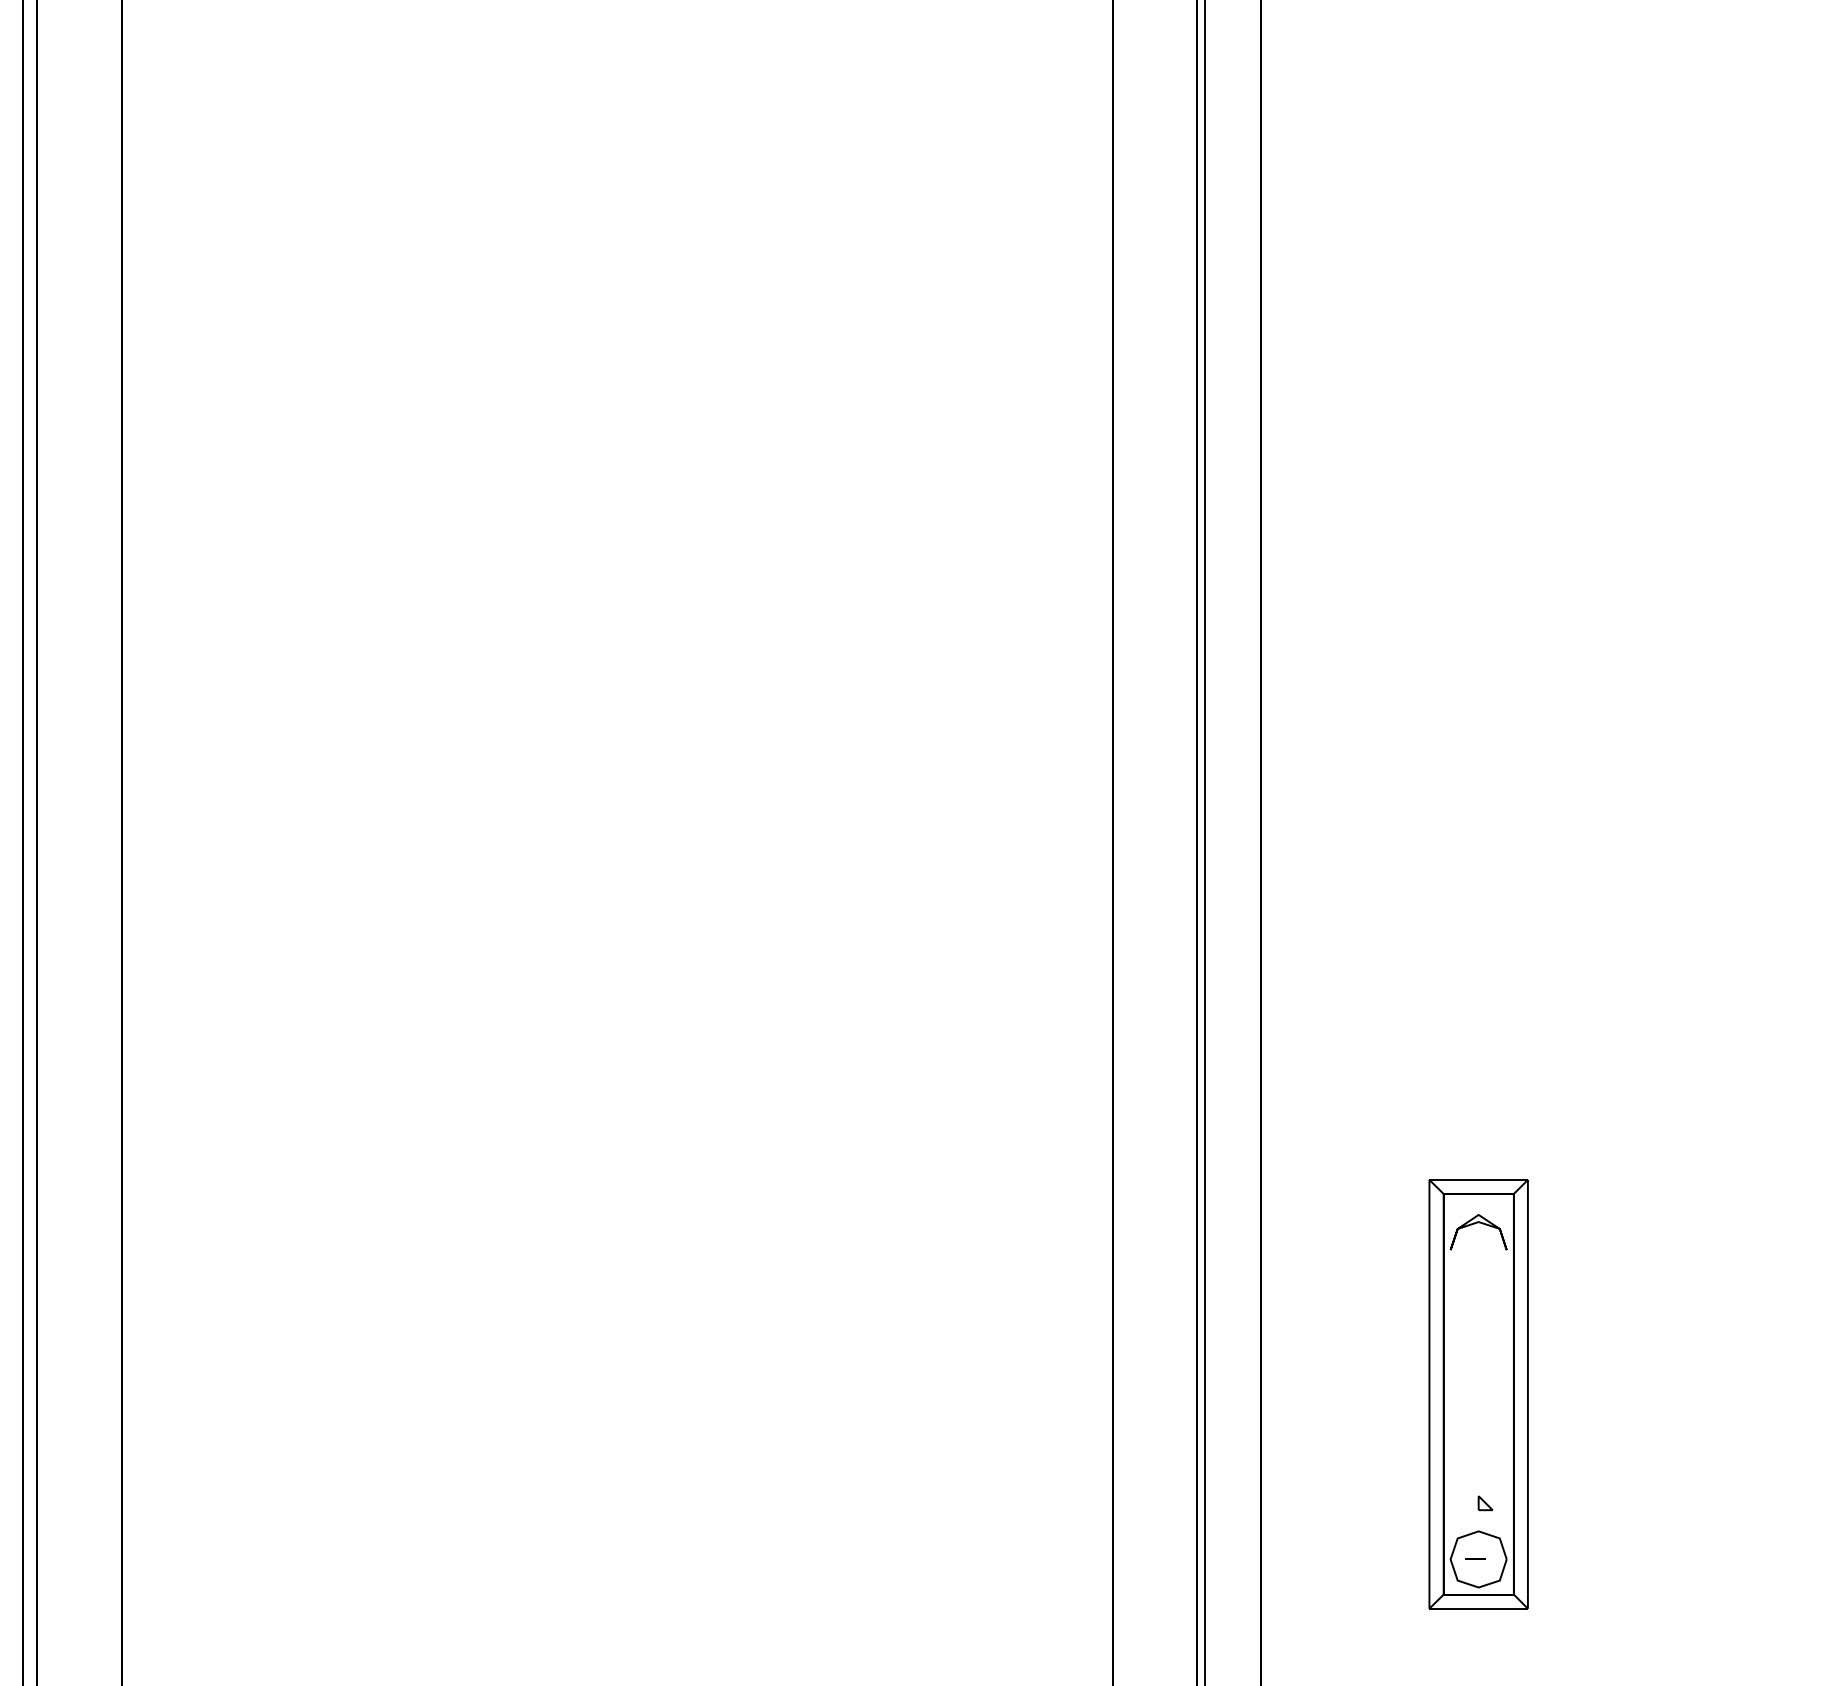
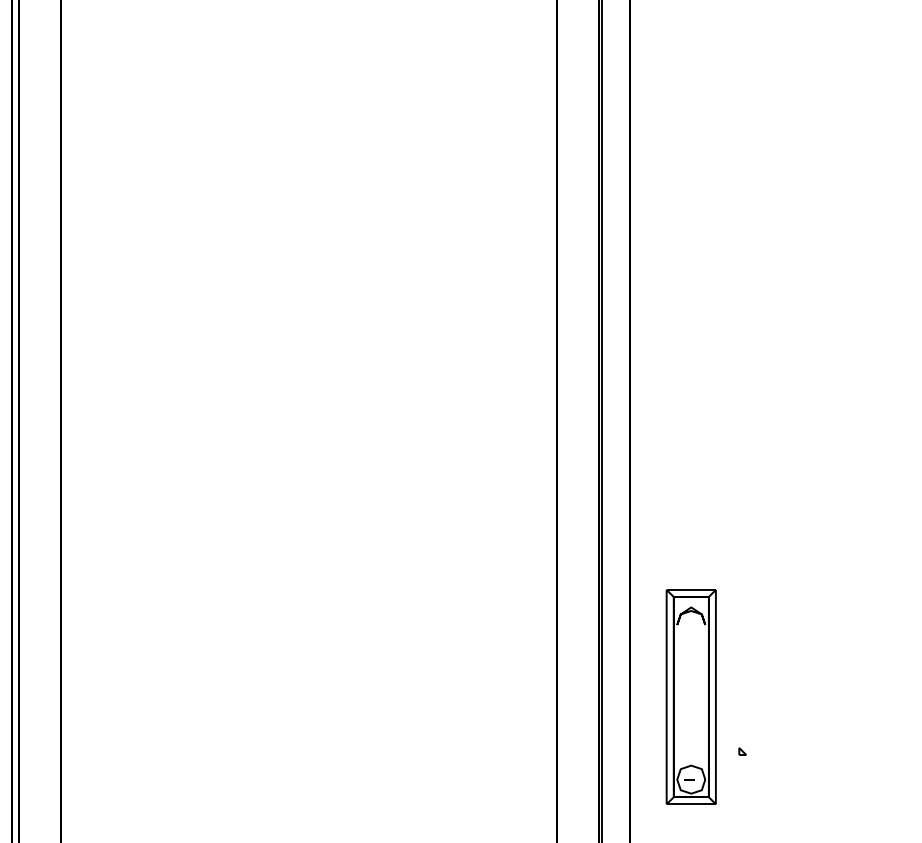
part: (1477, 1393) -> (690, 696), moved

